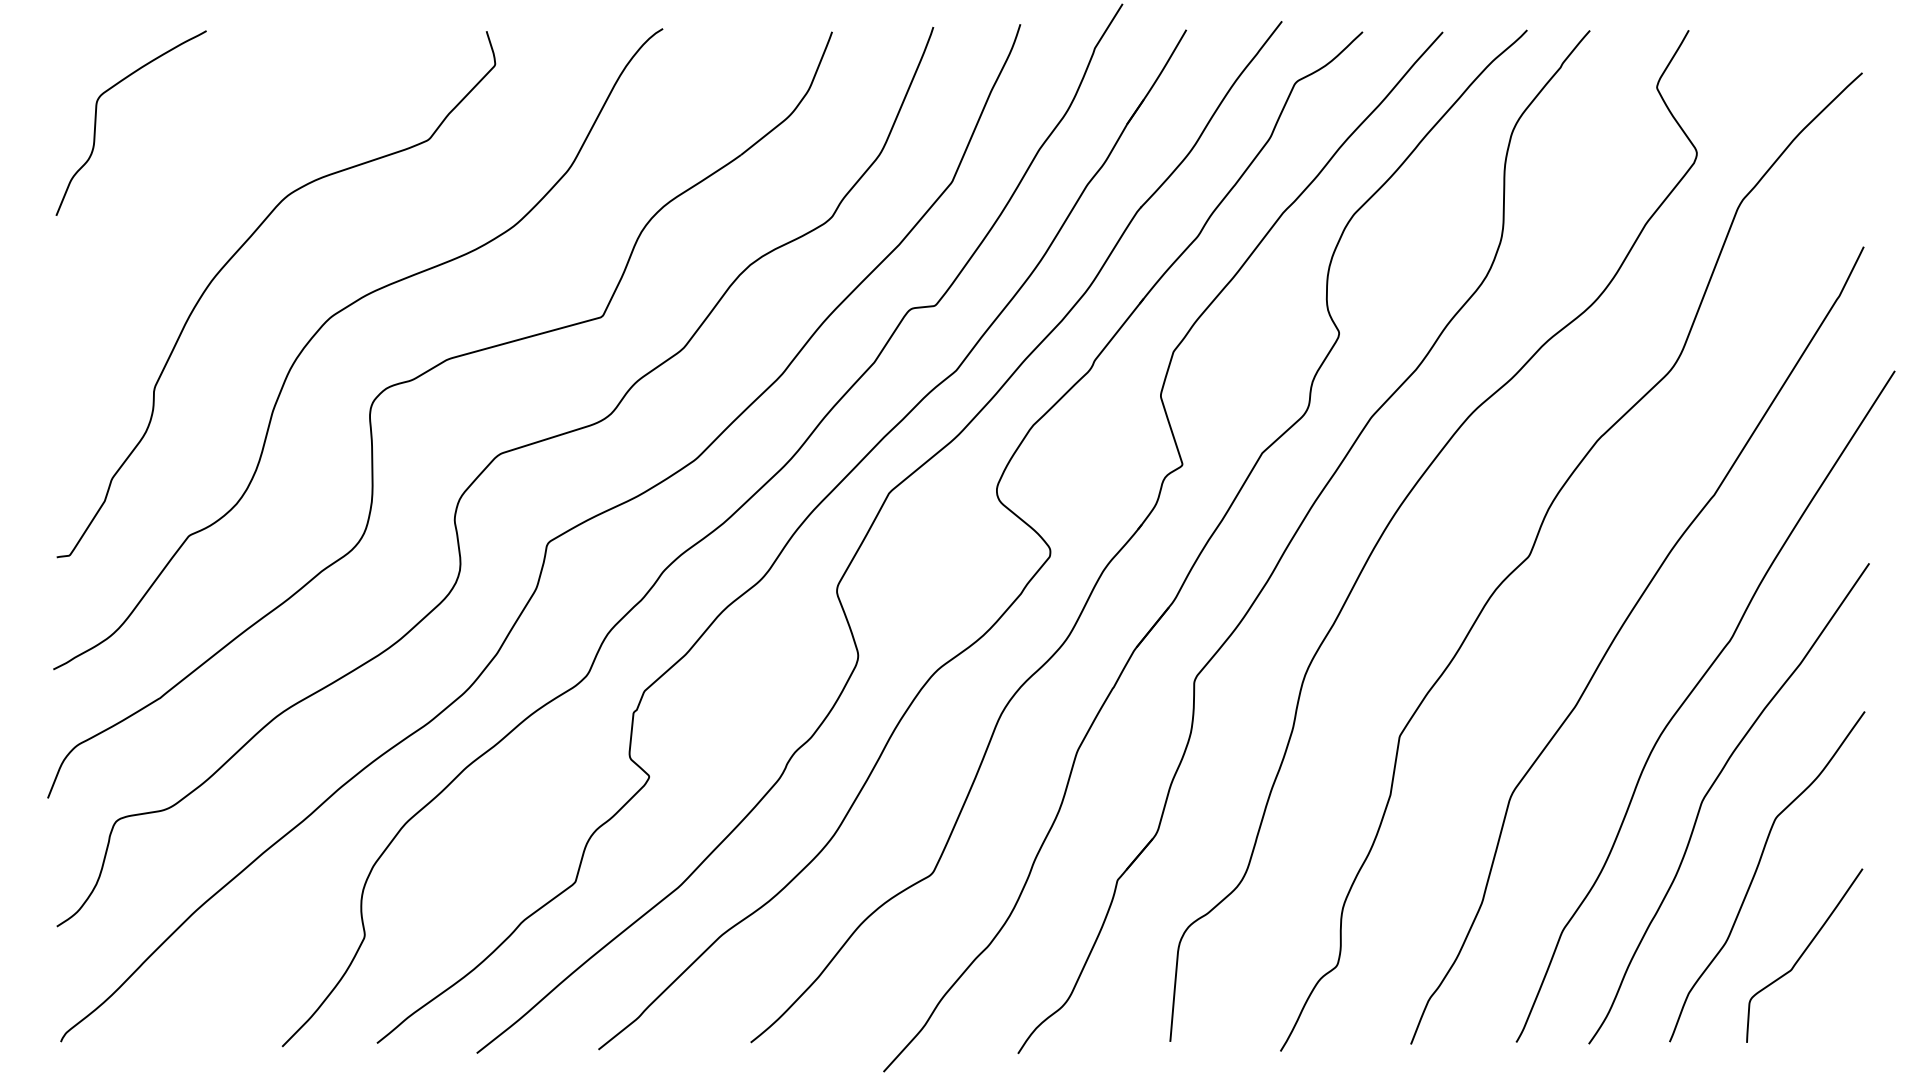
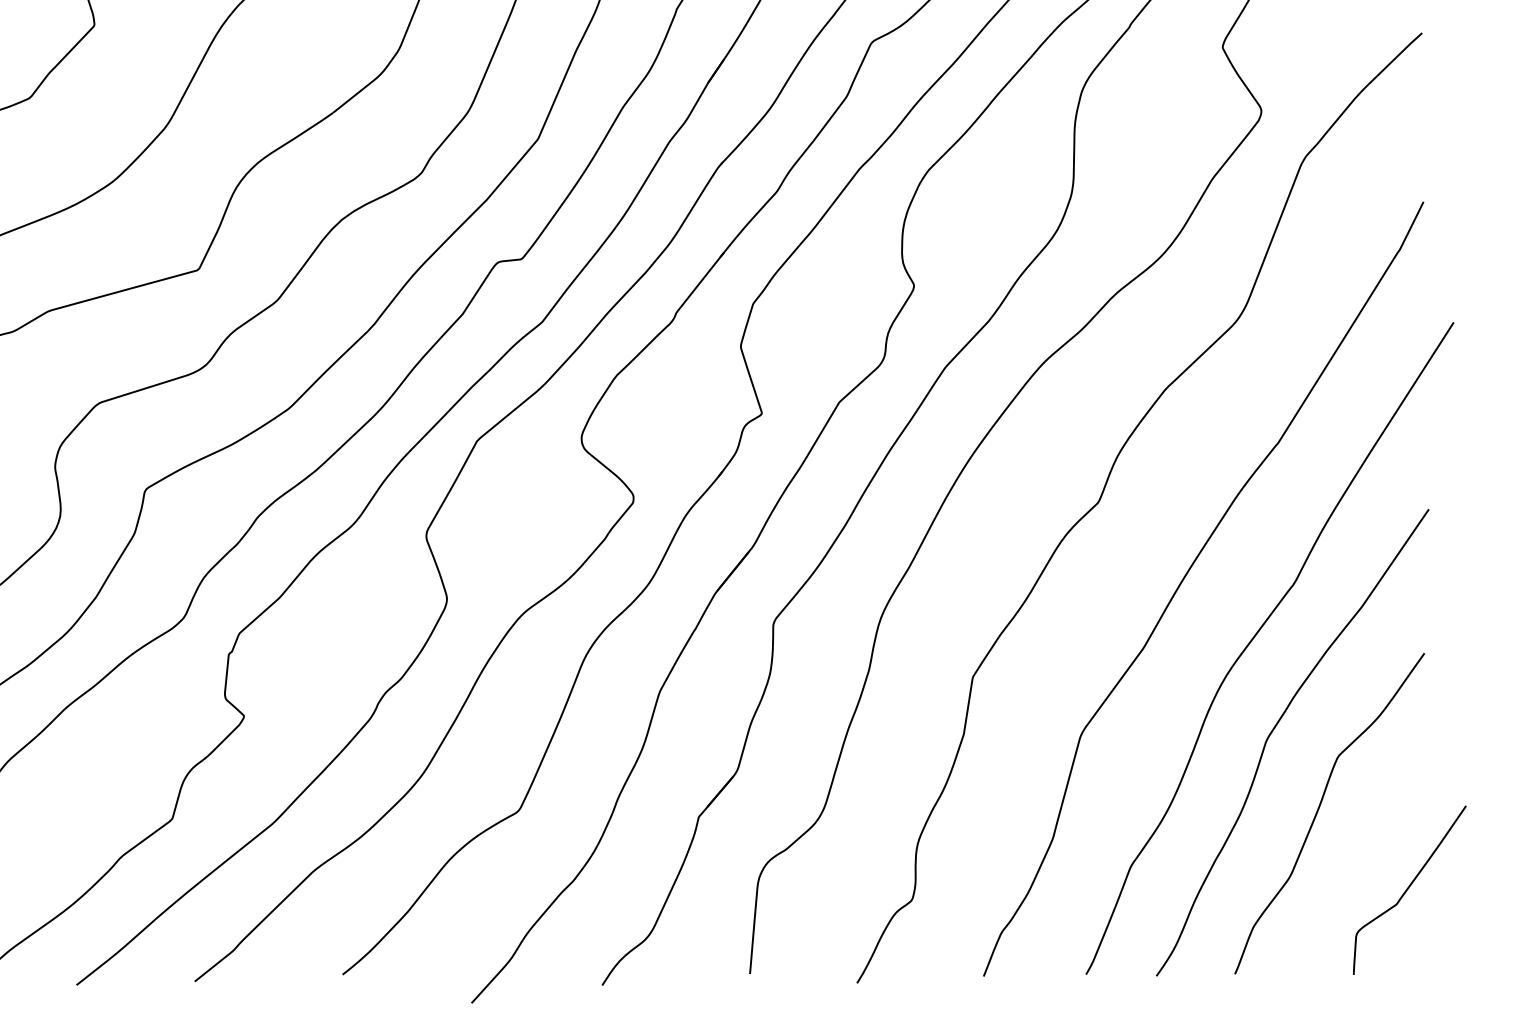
curve: (1803, 954) -> (1408, 889), moved

